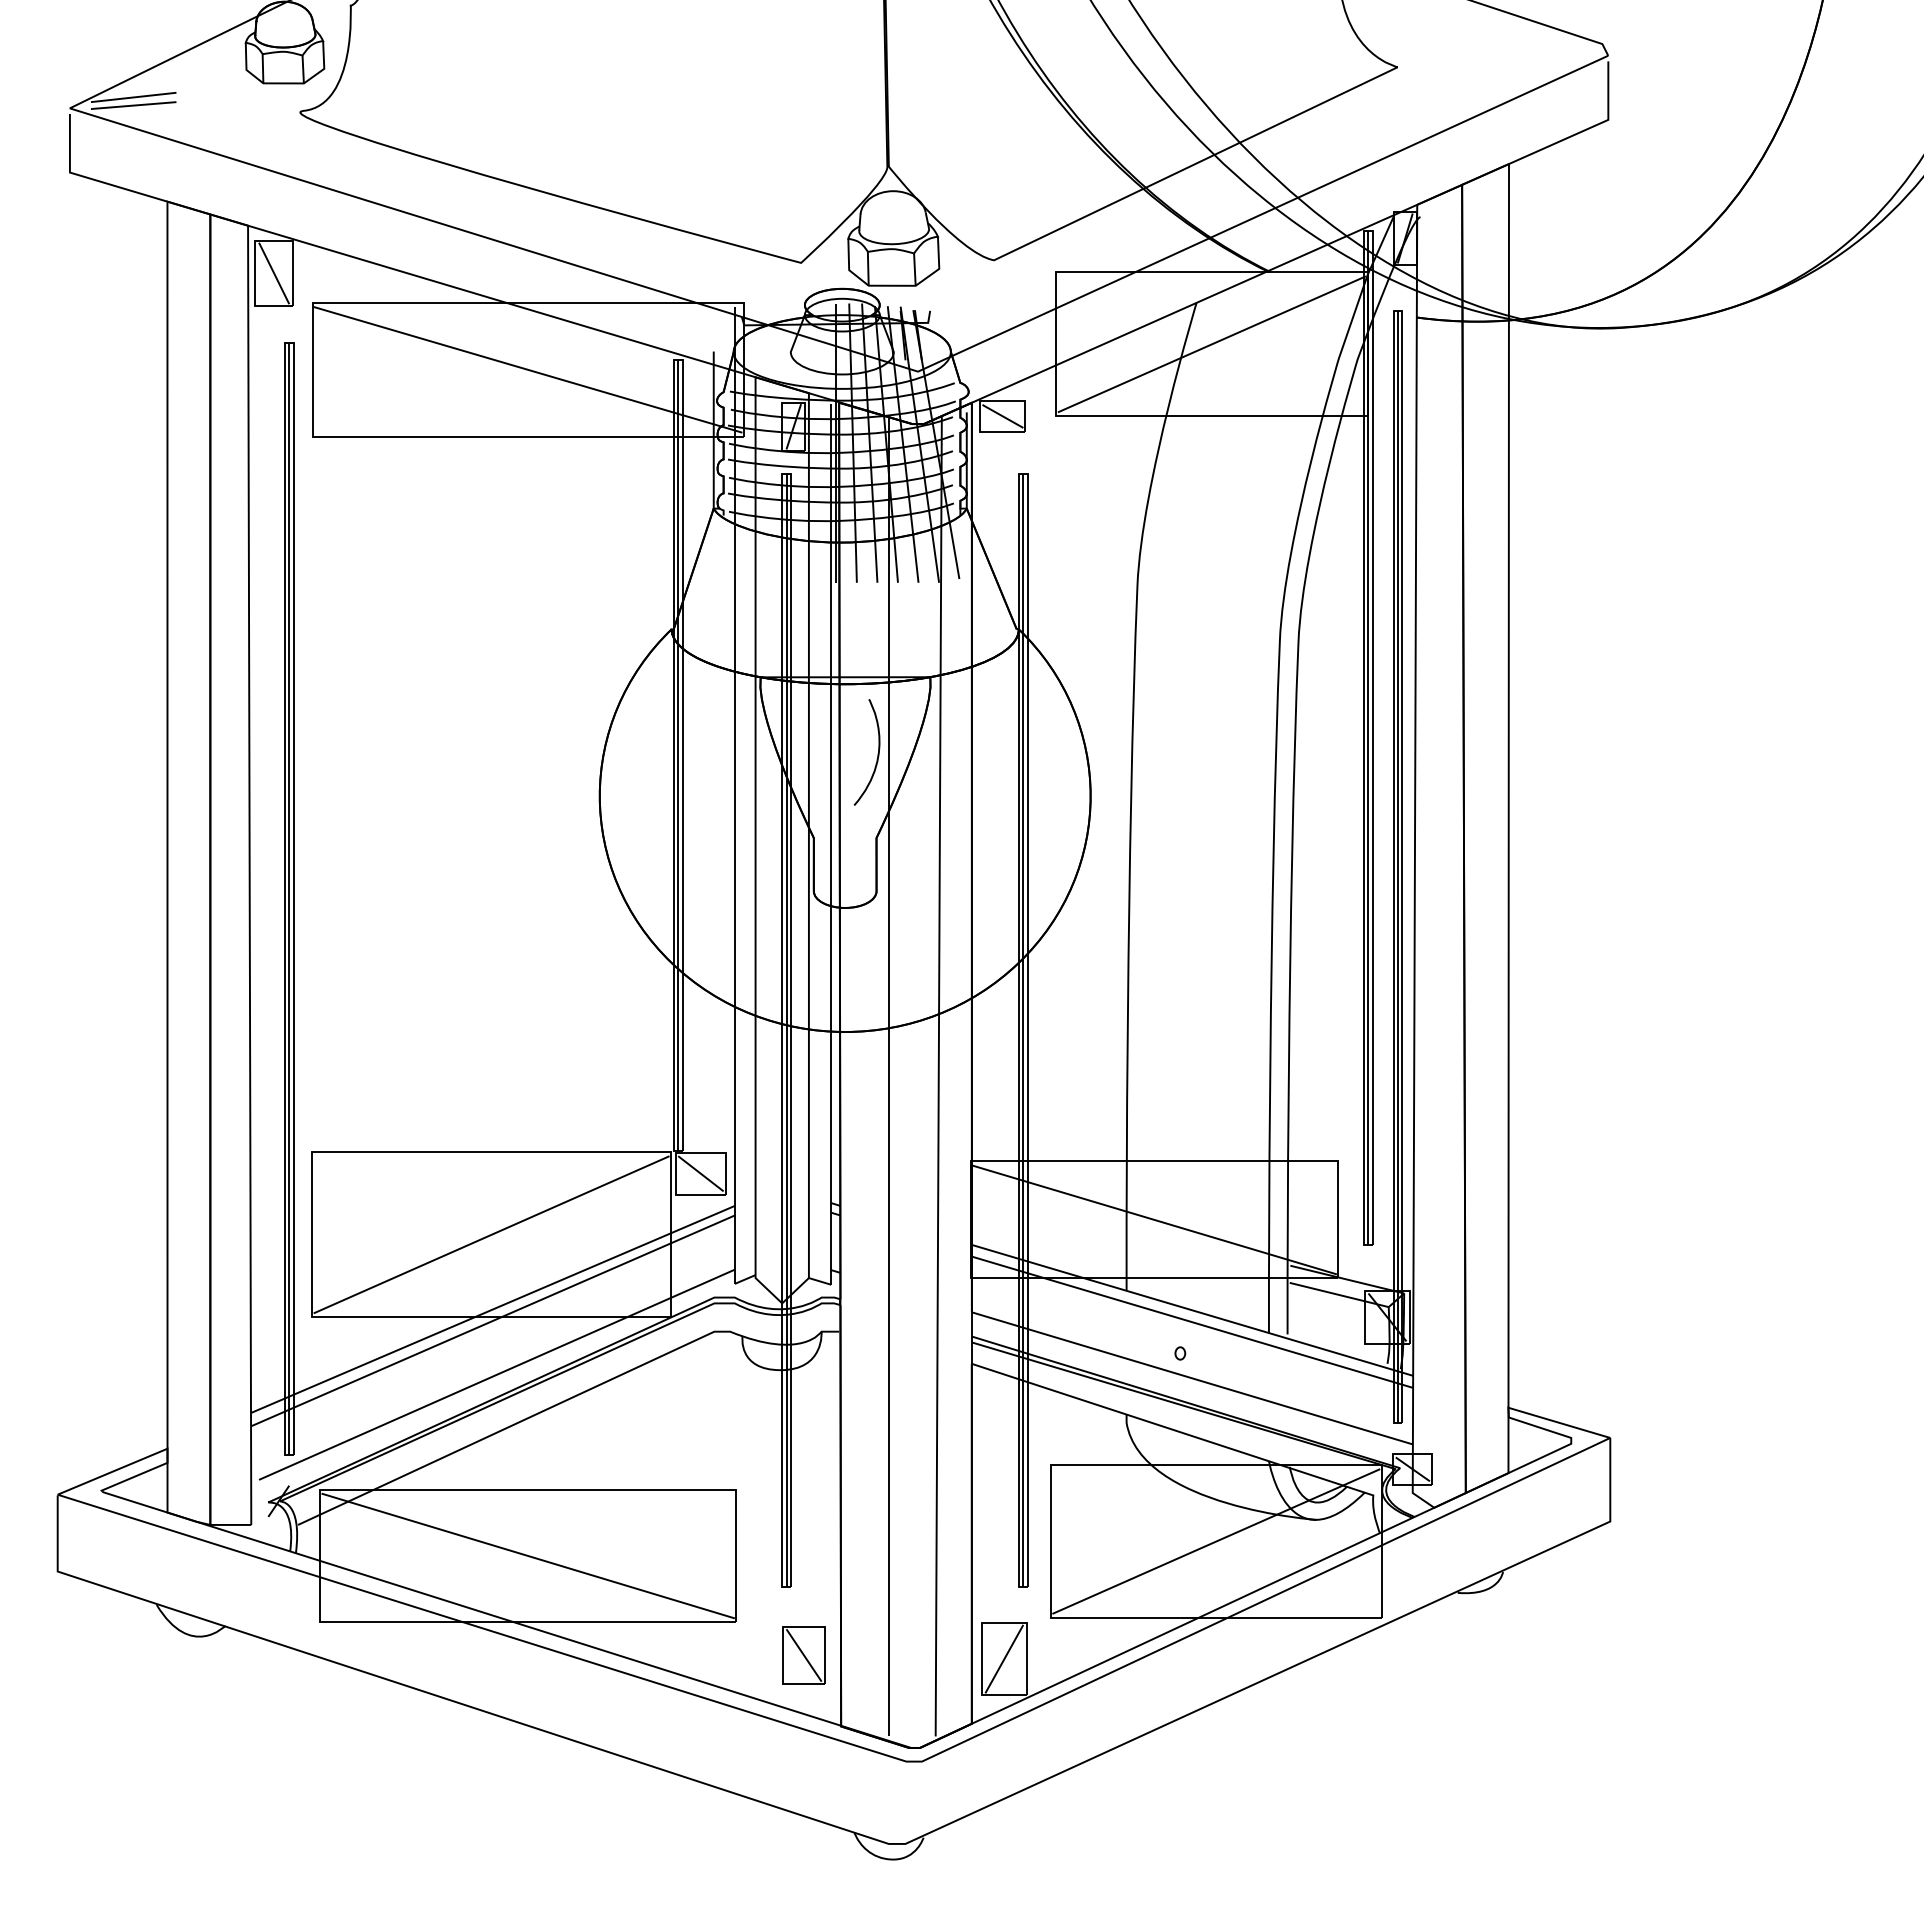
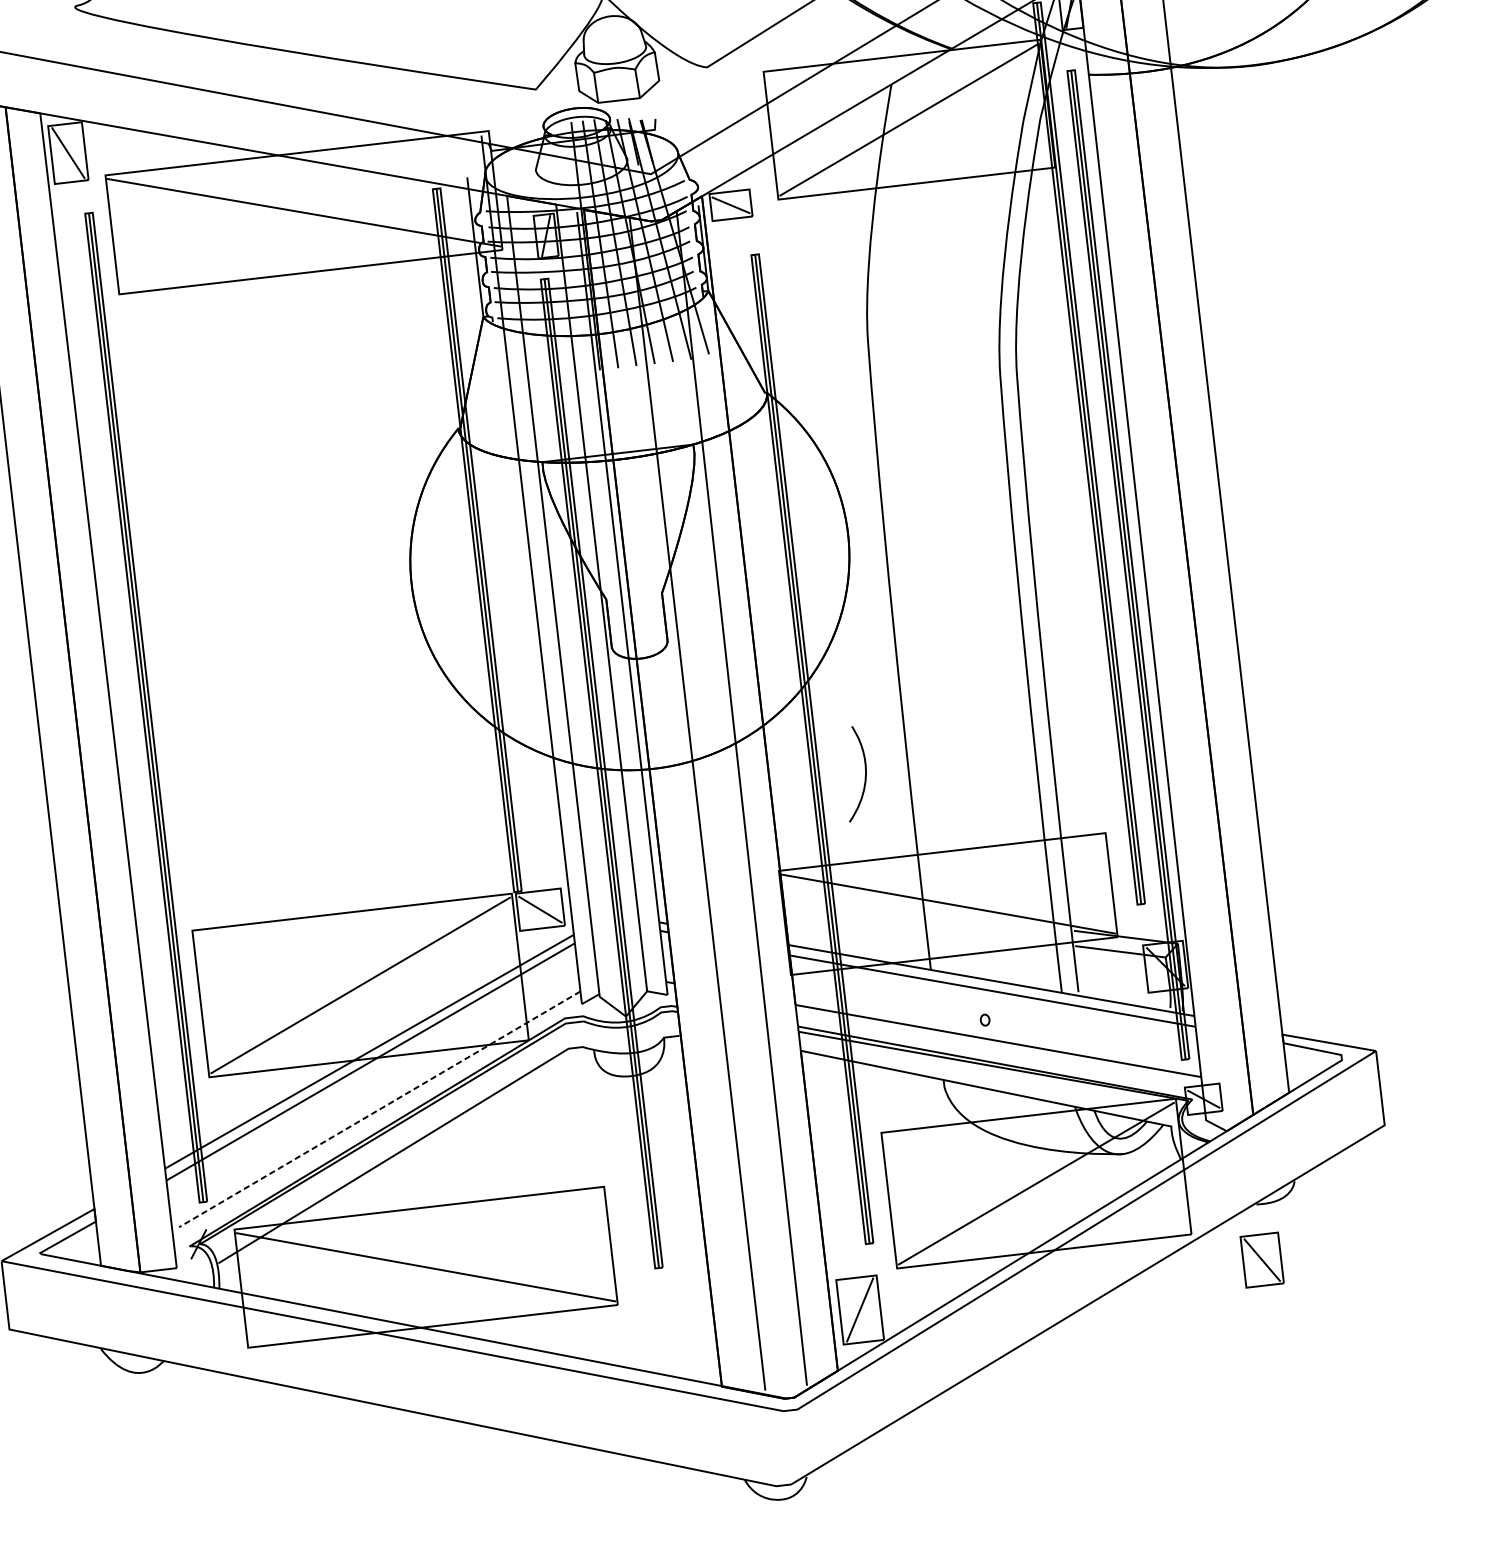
curve: (877, 753) -> (864, 773), moved
line: (496, 1374) -> (379, 1109), solid -> dashed
part: (803, 1655) -> (1261, 1260), moved

